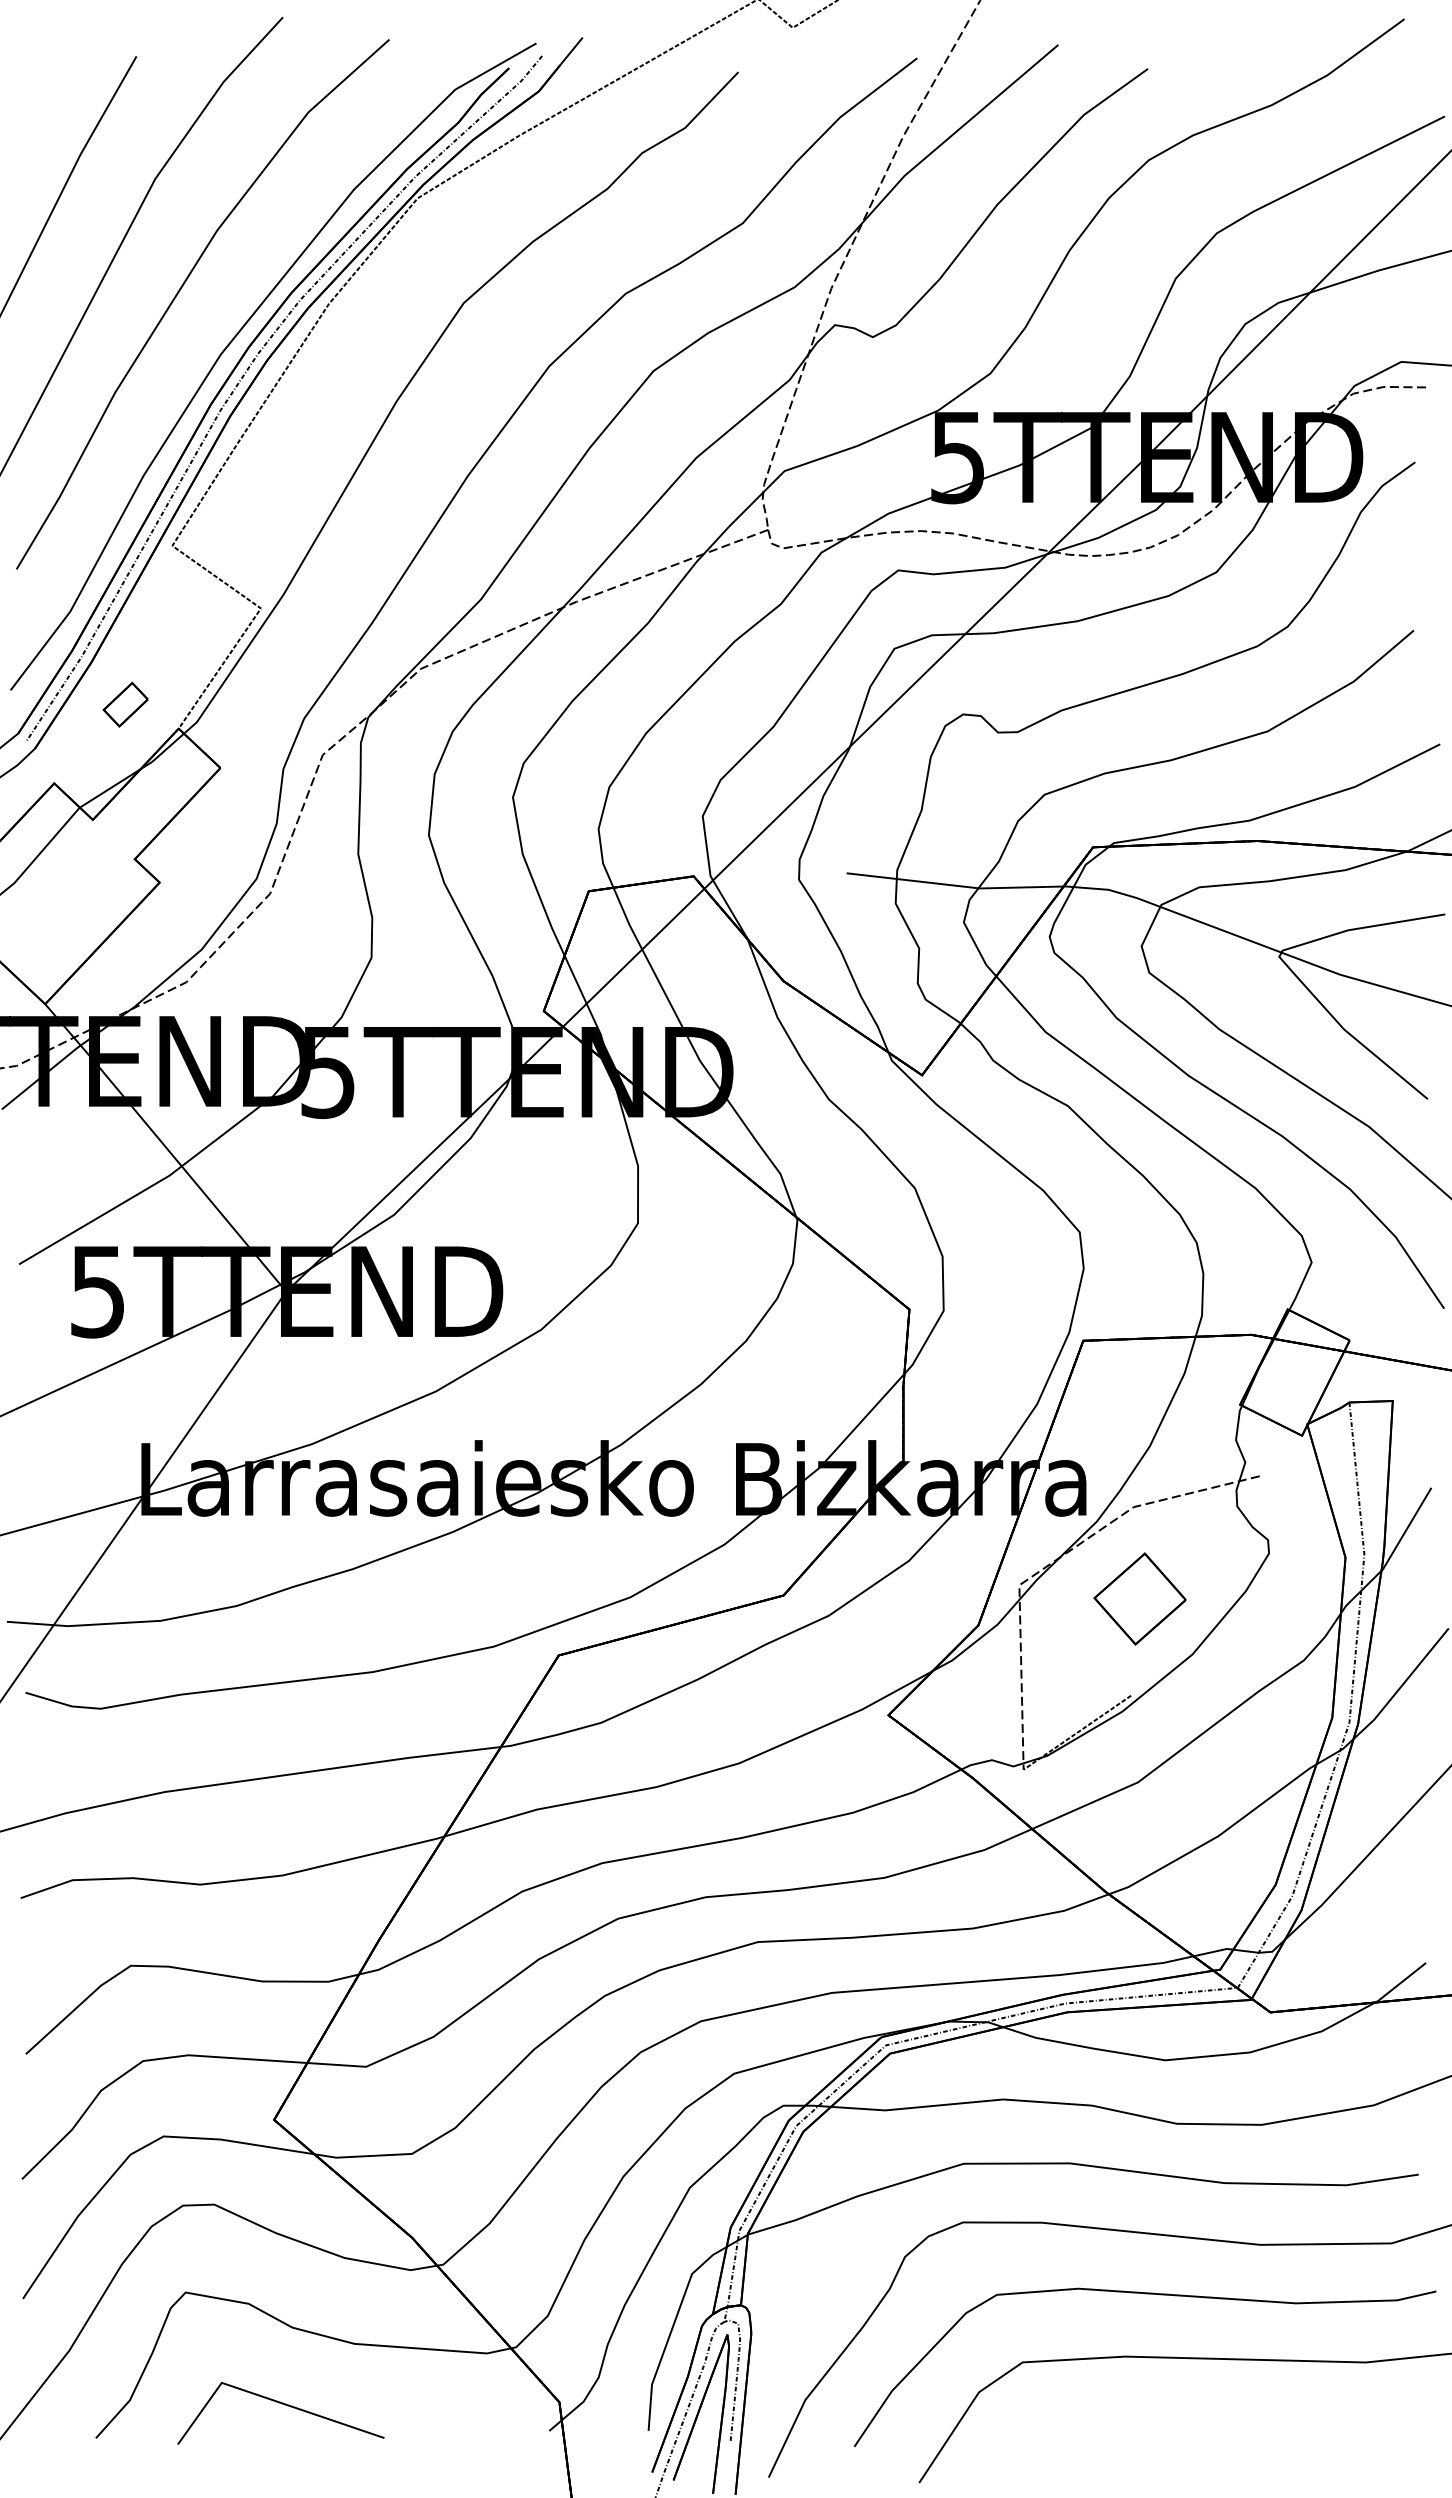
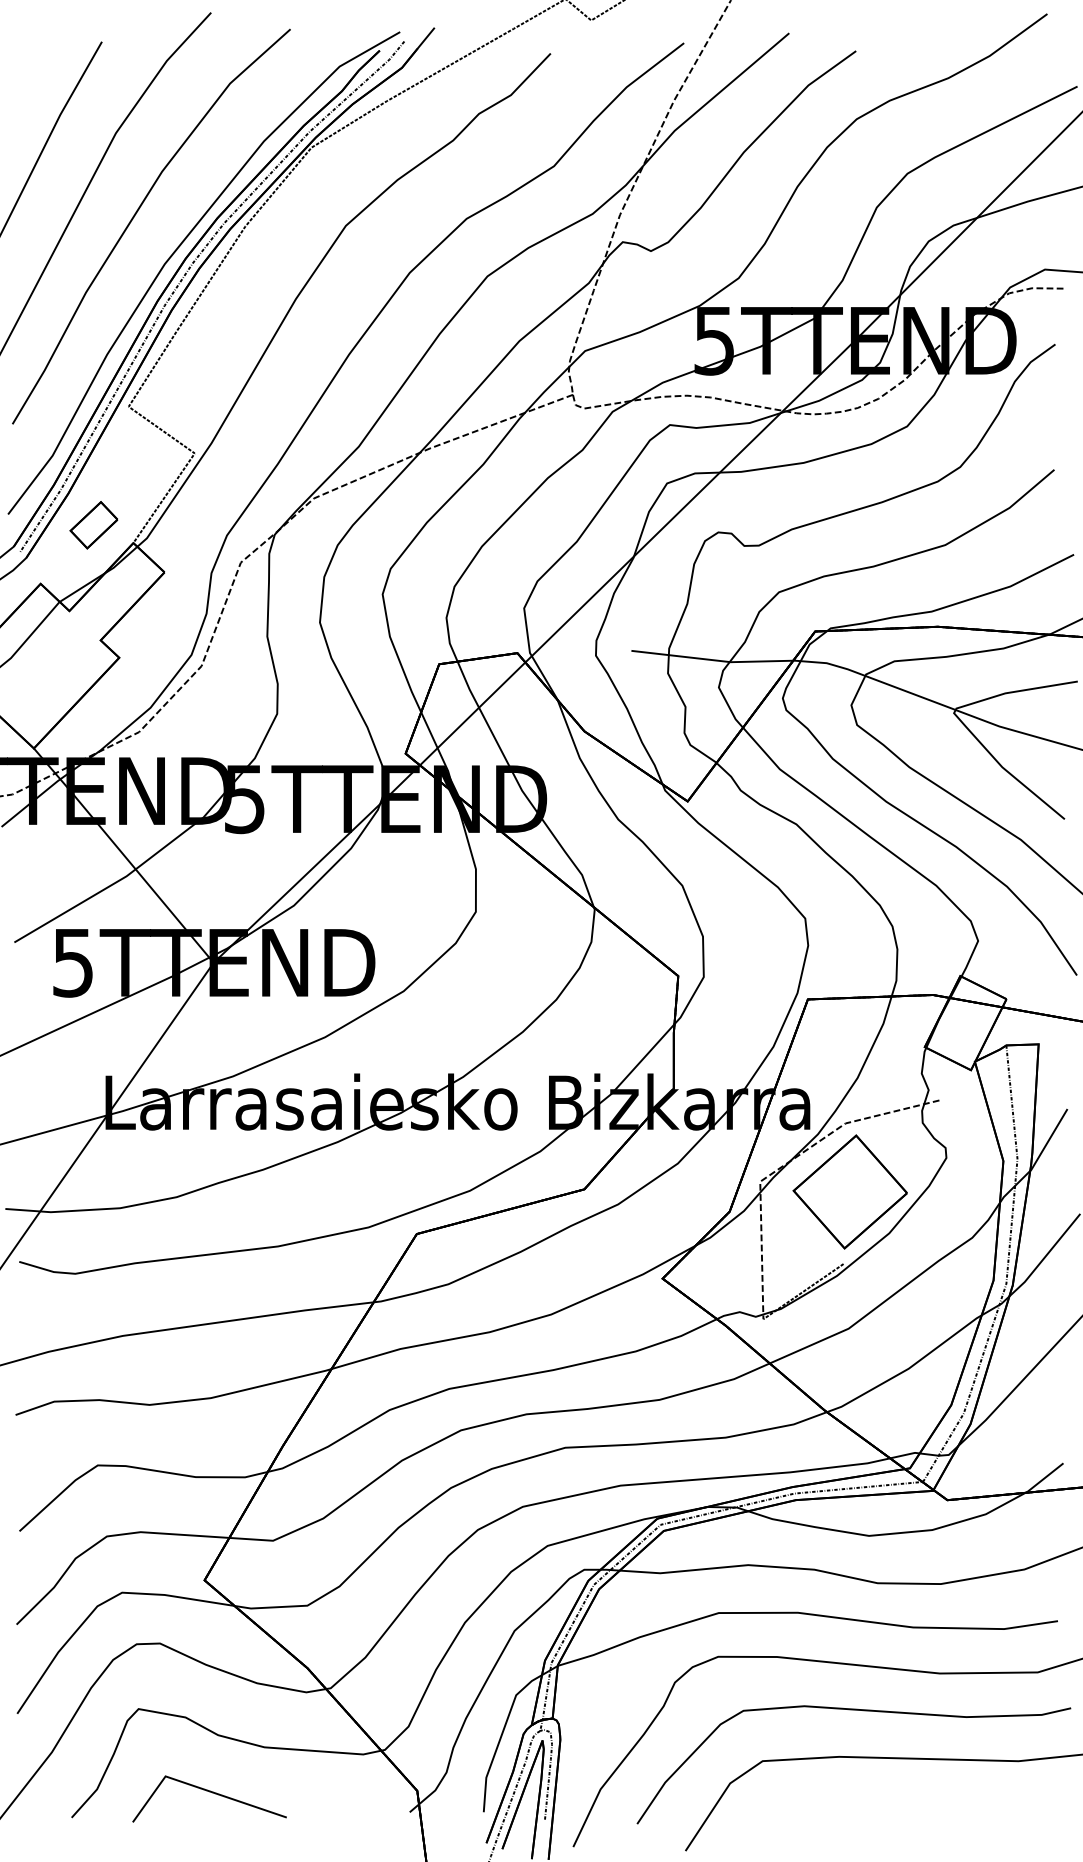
part: (125, 704) -> (93, 525), size x1.43
part: (1139, 1598) -> (849, 1191), size x1.67

